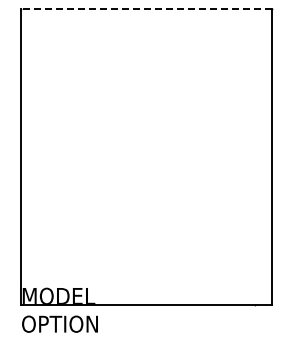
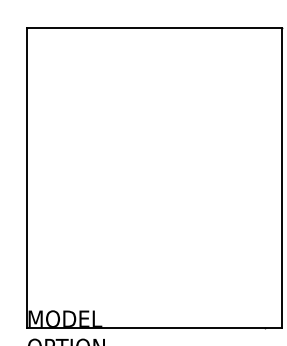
line: (146, 9) -> (154, 27), dashed -> solid

